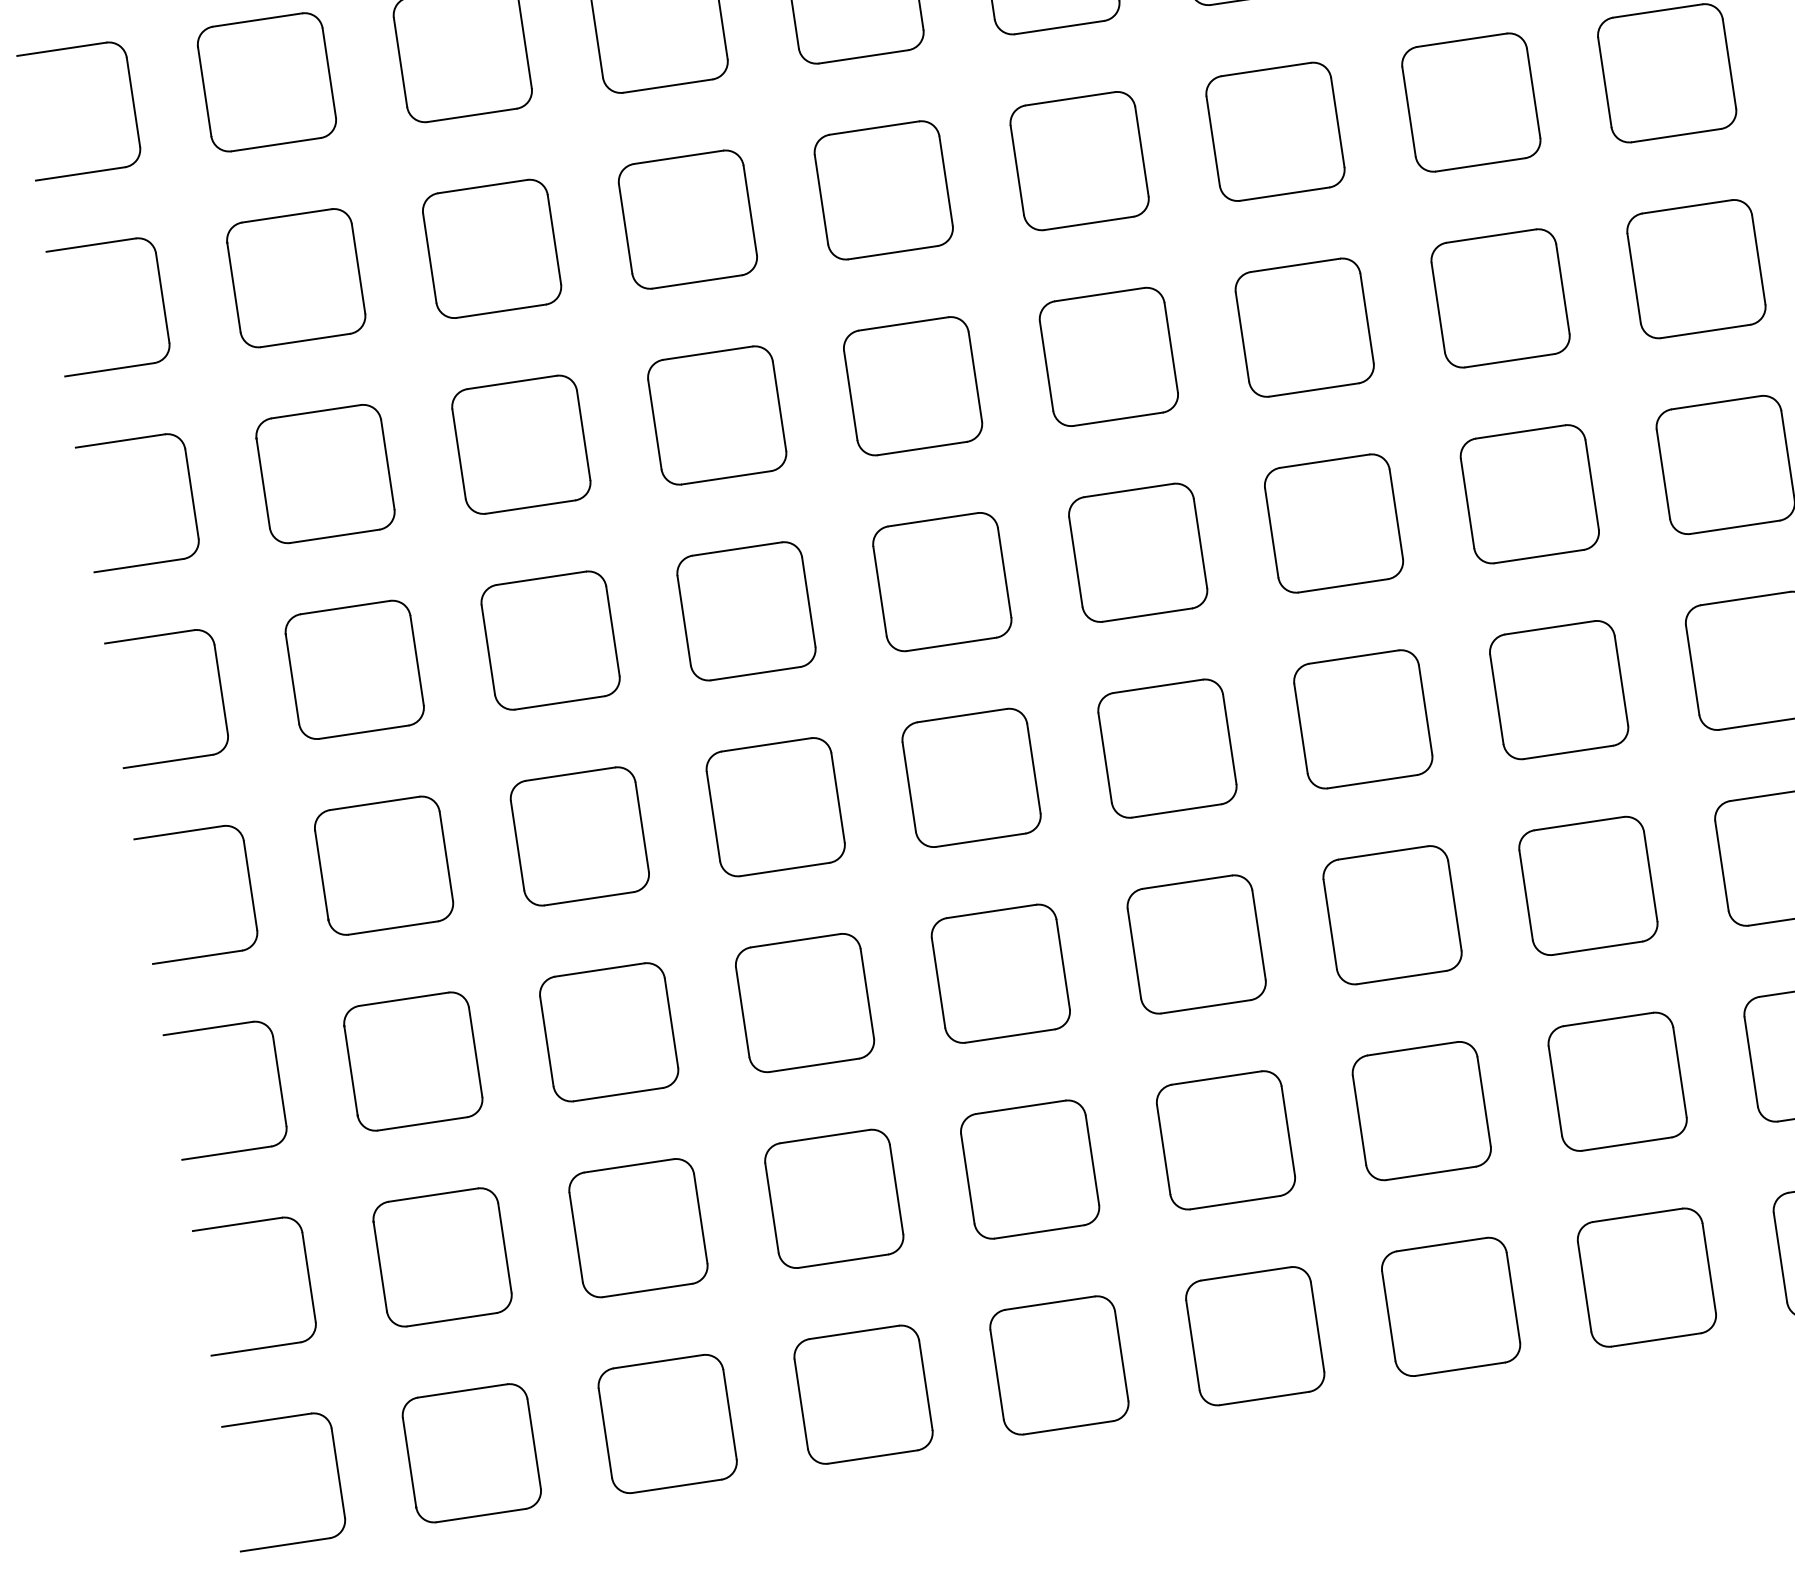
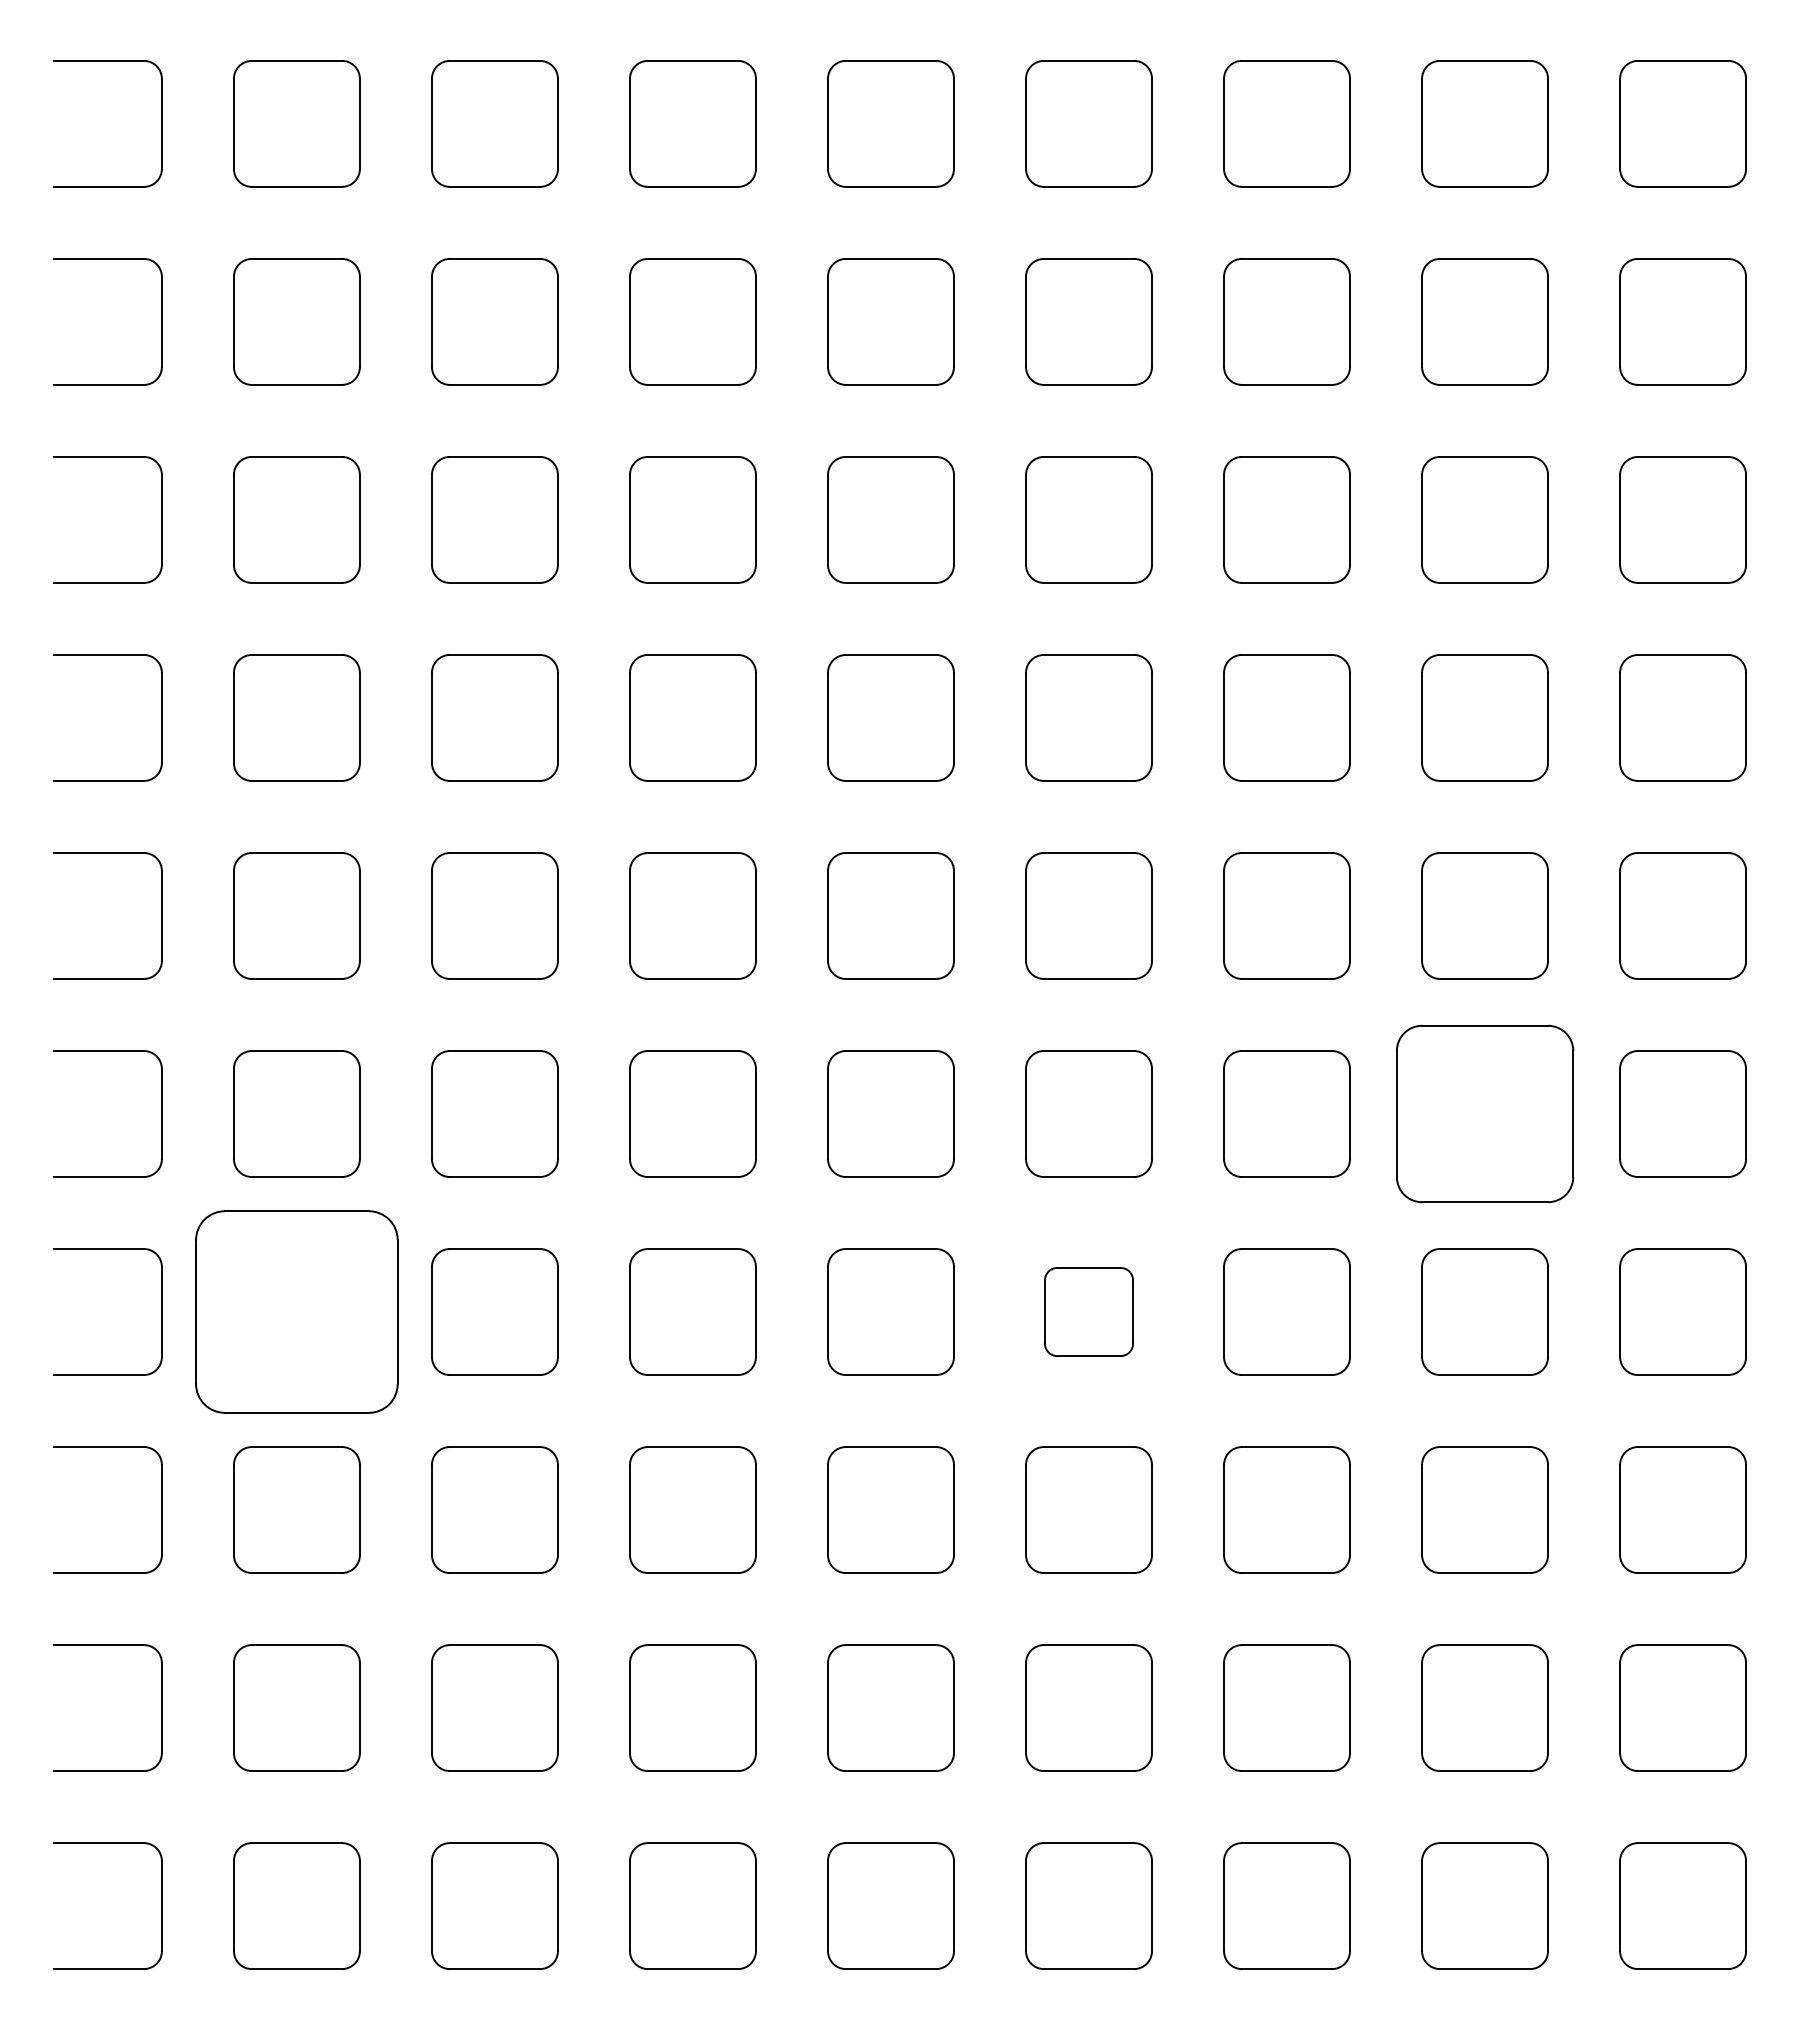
part: (1529, 493) -> (1484, 1113), size x1.4
part: (1166, 748) -> (1088, 1311), size x0.7
part: (383, 865) -> (296, 1311), size x1.6

